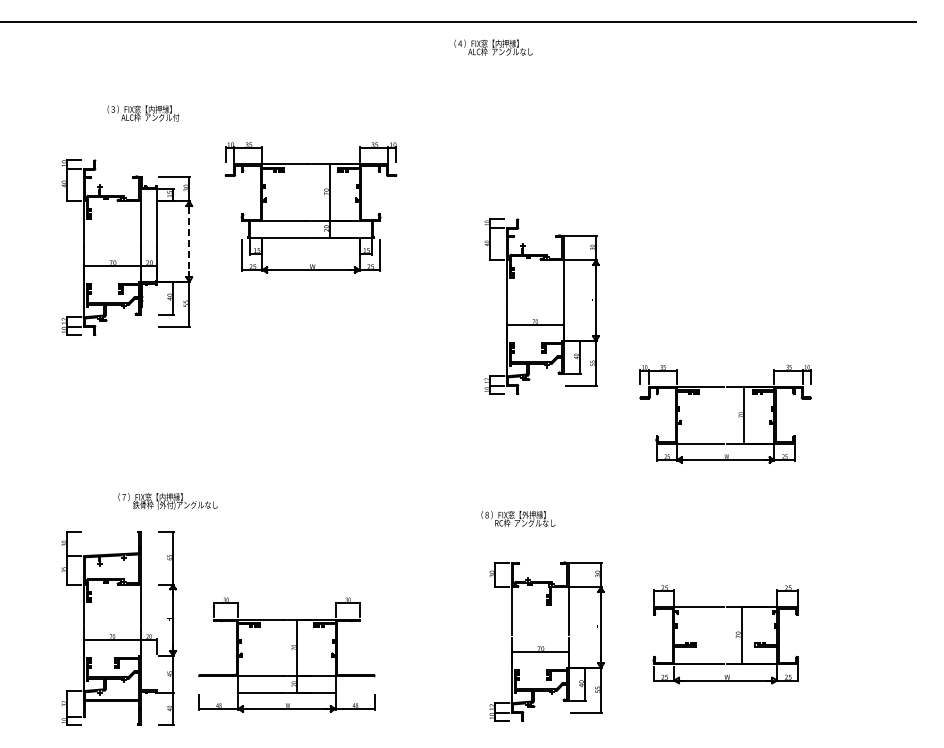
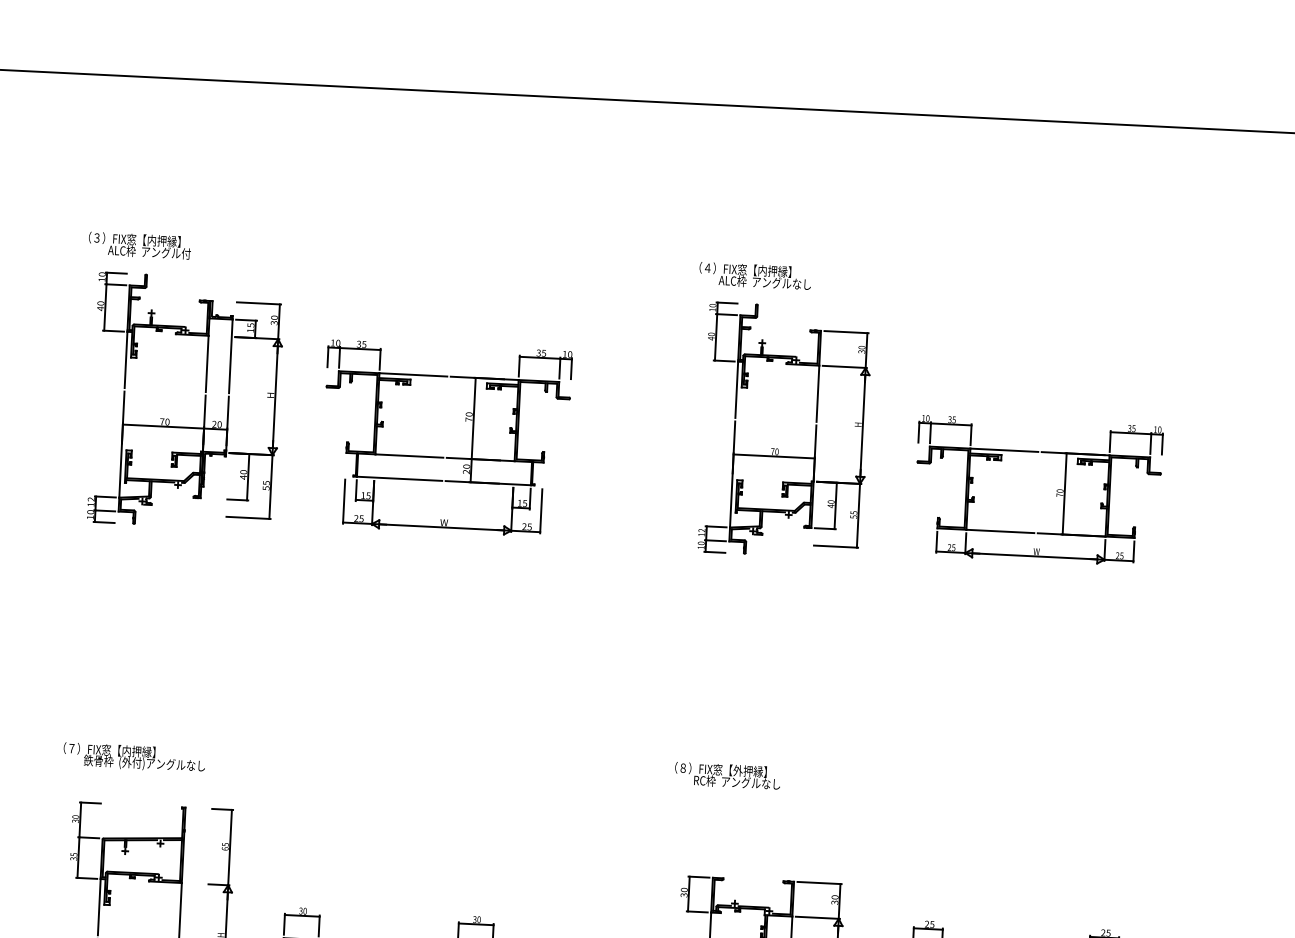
text: (493, 47) -> (755, 275), moved
text: (143, 113) -> (139, 245), moved
part: (310, 207) -> (445, 438), moved
line: (189, 241) -> (275, 396), dashed -> solid
part: (541, 306) -> (784, 430), moved
part: (738, 413) -> (1056, 490), moved
text: (167, 501) -> (133, 757), moved
text: (518, 519) -> (727, 776), moved

